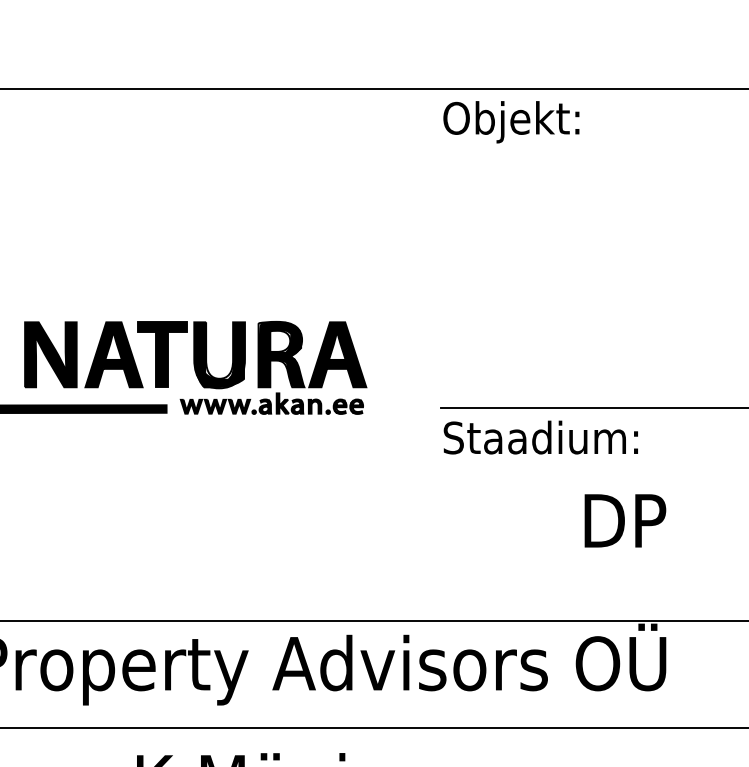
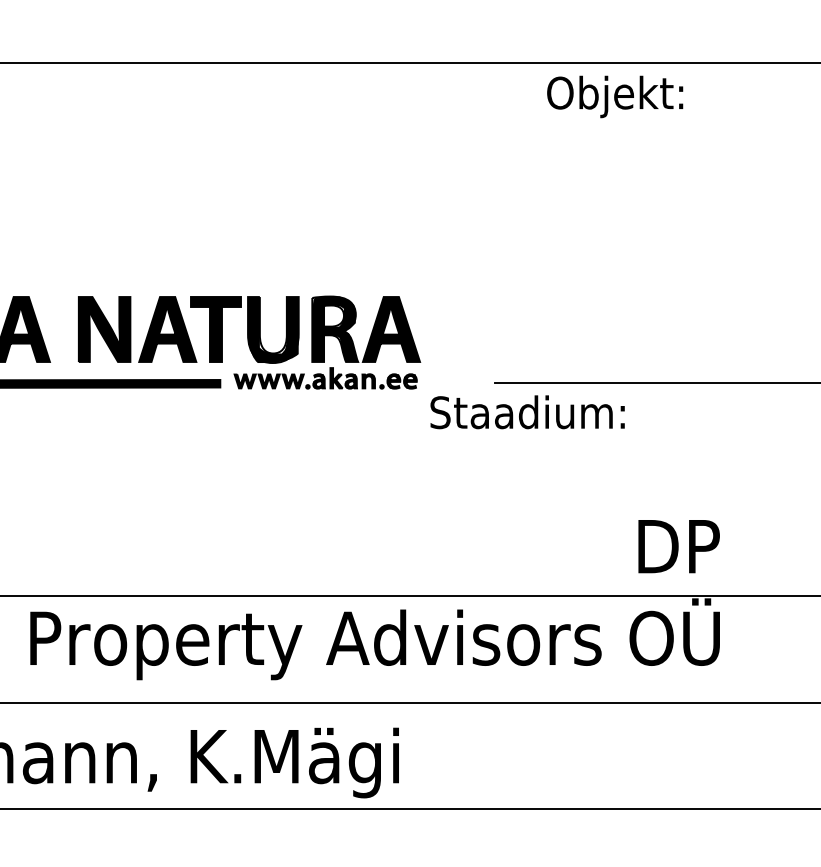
text: (511, 121) -> (615, 96), moved
text: (540, 437) -> (527, 412), moved
text: (624, 520) -> (678, 546), moved

